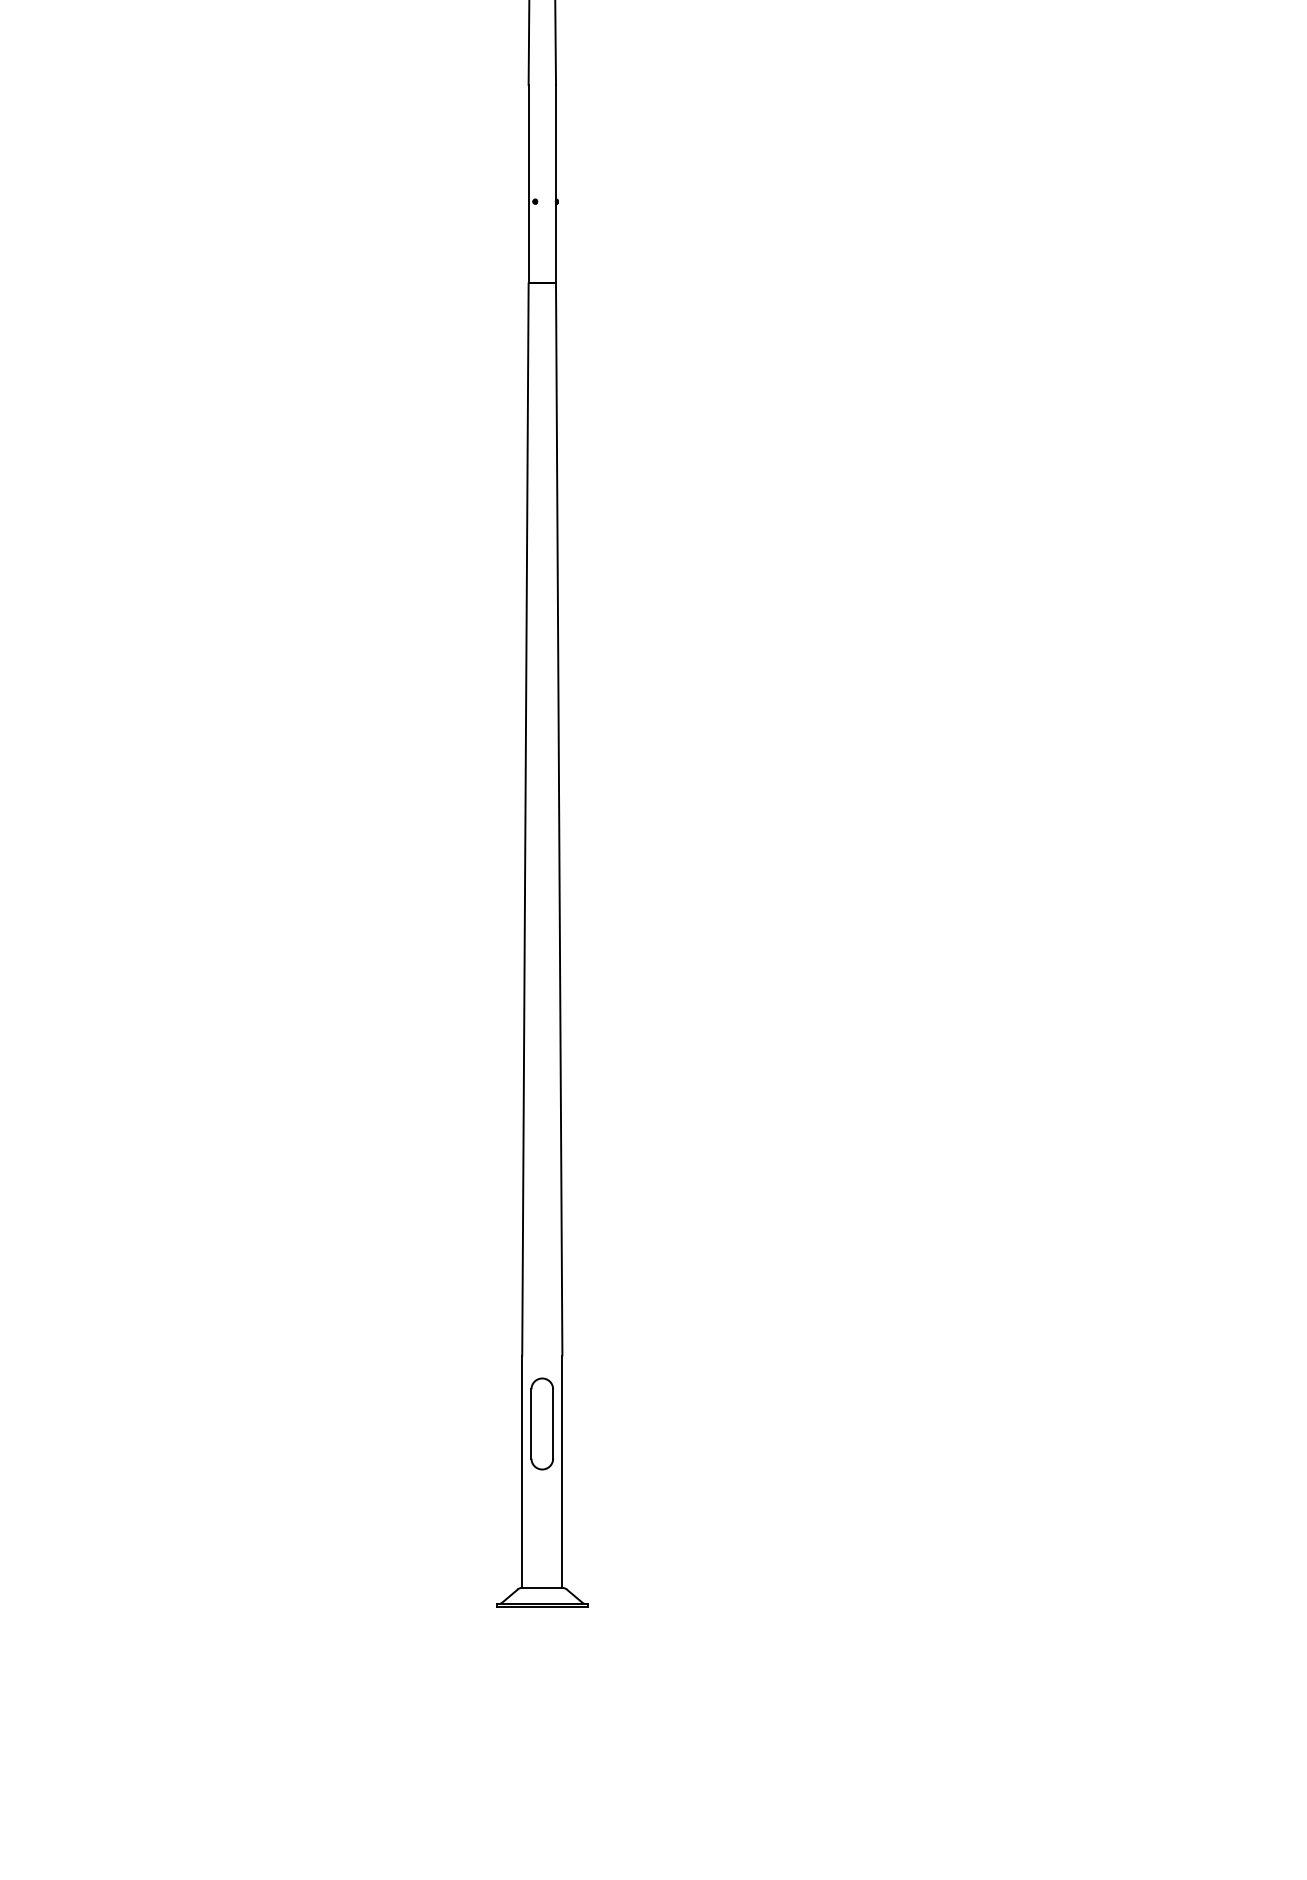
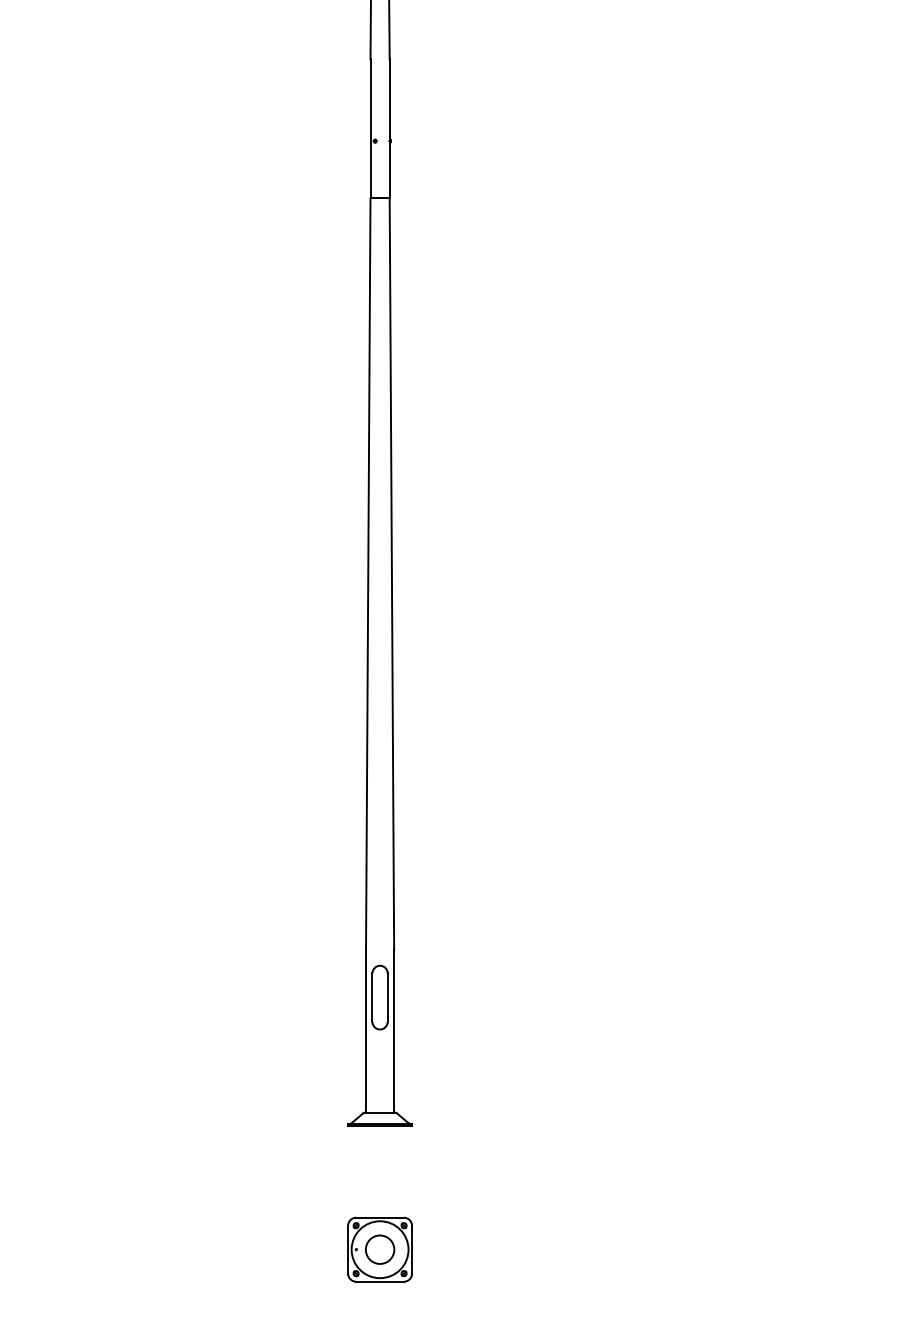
part: (541, 1783) -> (379, 1249), added

